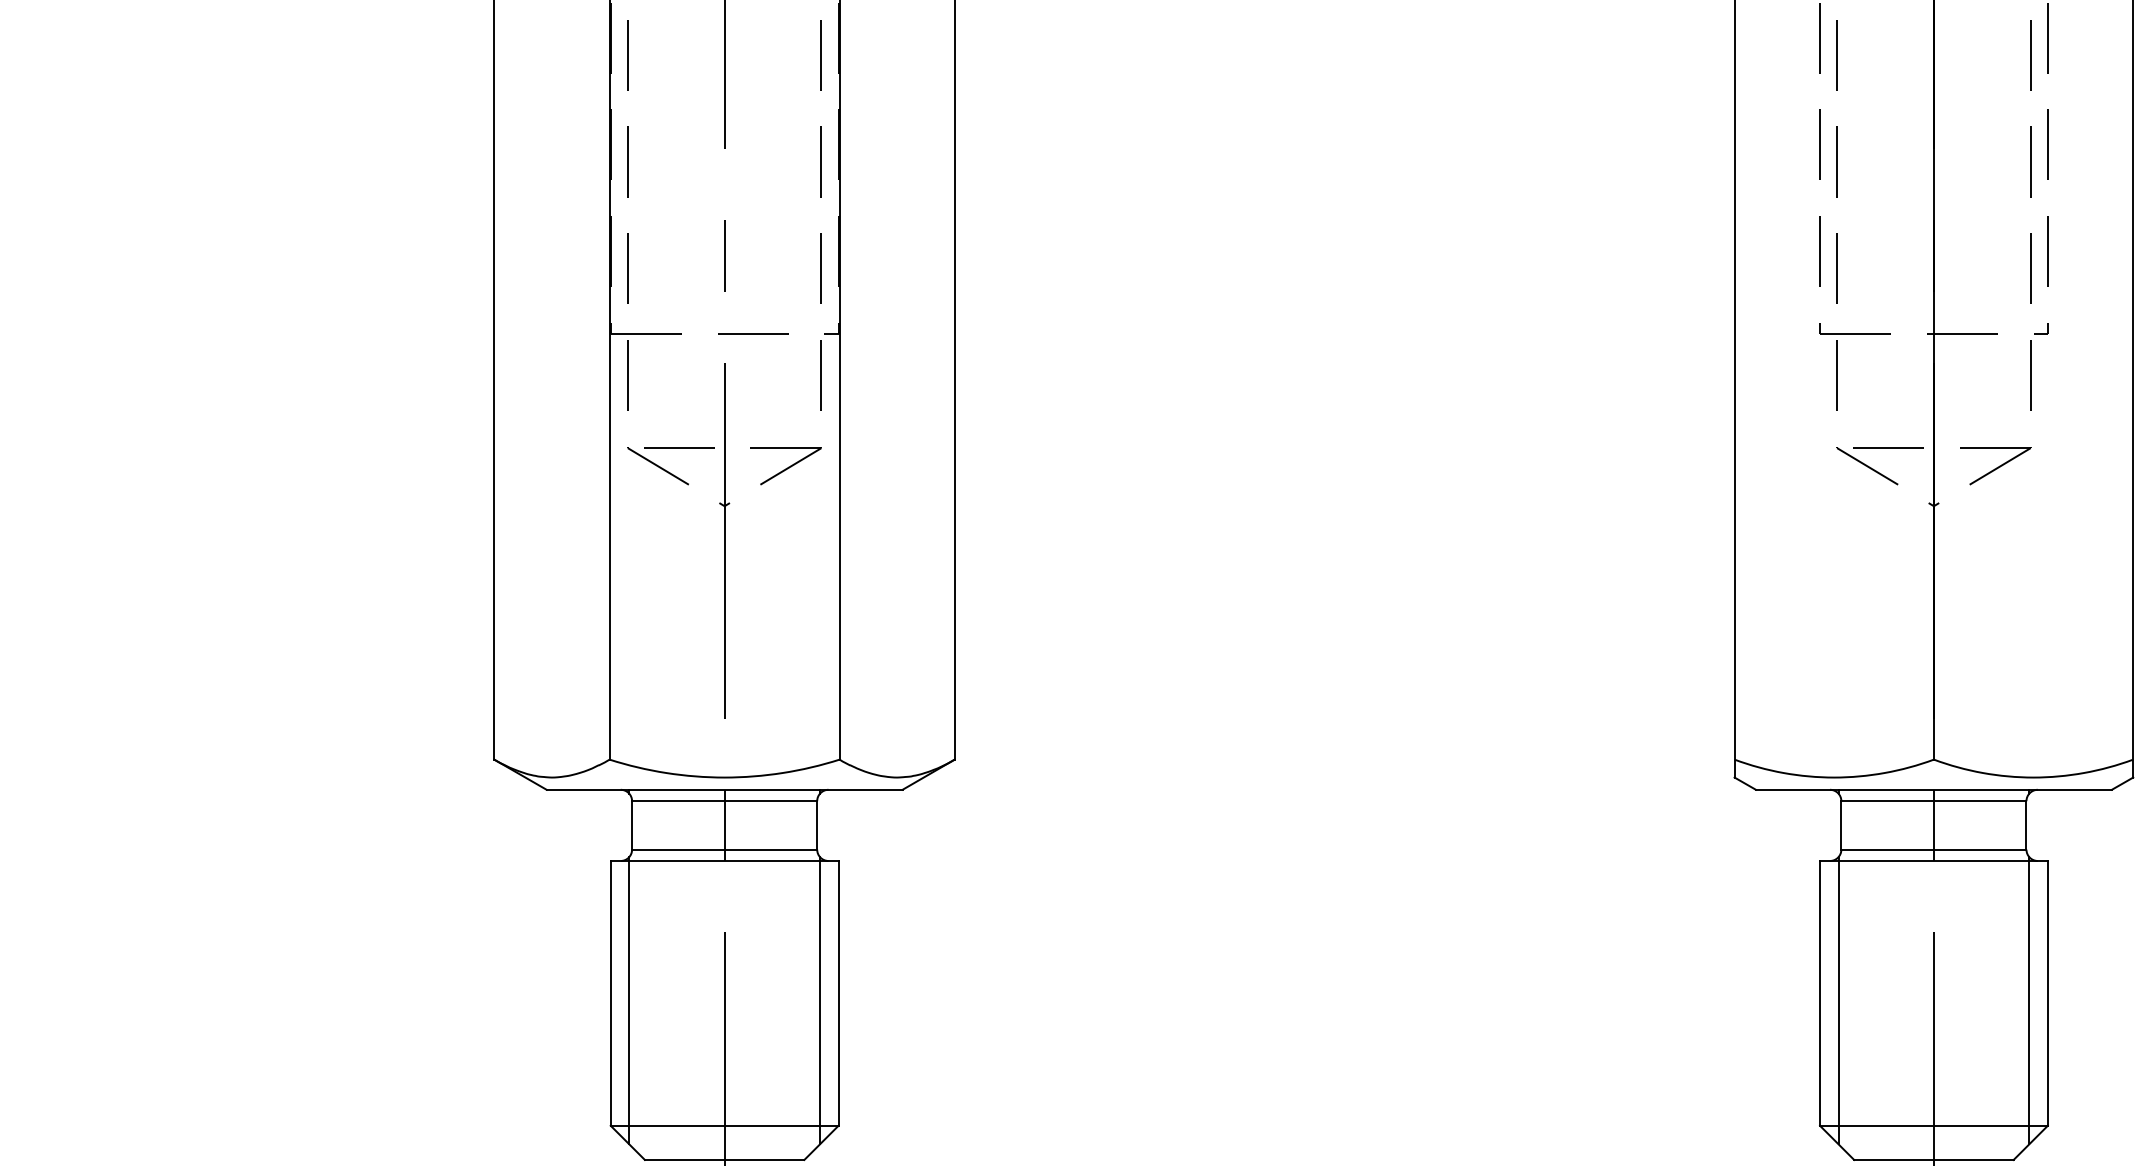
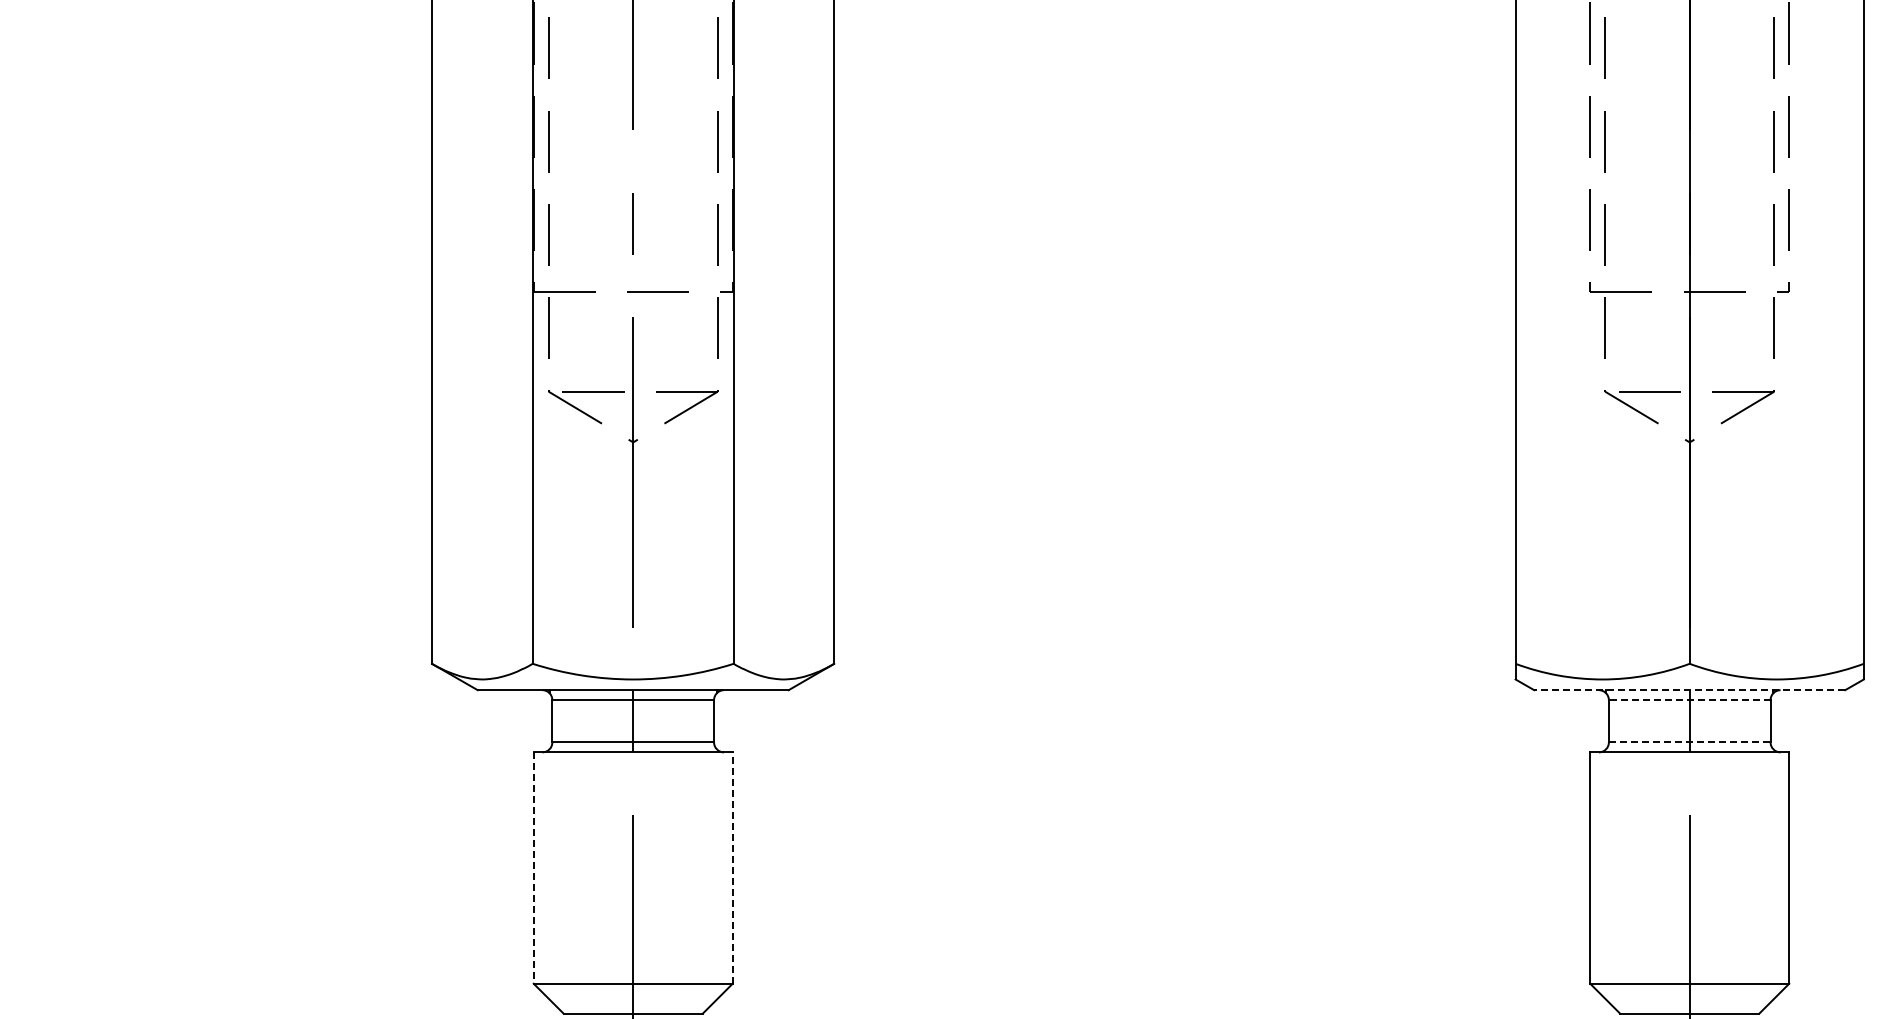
line: (1933, 790) -> (1689, 690), solid -> dashed
line: (1933, 801) -> (1689, 700), solid -> dashed
line: (1933, 849) -> (1689, 742), solid -> dashed
line: (610, 993) -> (533, 868), solid -> dashed
line: (838, 993) -> (732, 868), solid -> dashed
line: (628, 999) -> (549, 873), removed
line: (819, 999) -> (716, 873), removed
line: (1838, 999) -> (1606, 873), removed
line: (2029, 999) -> (1773, 873), removed

